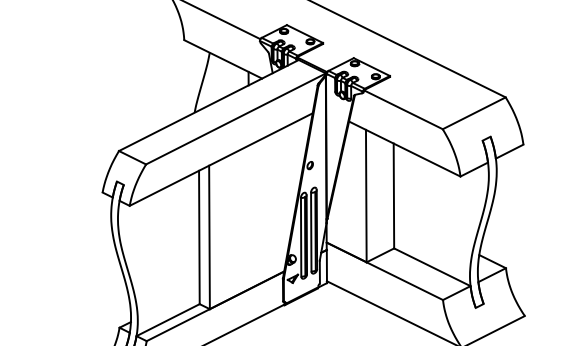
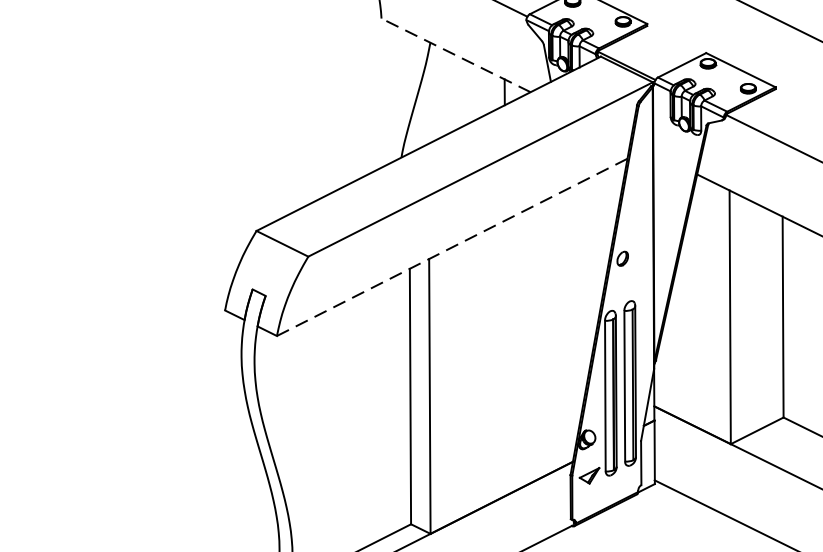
line: (222, 59) -> (454, 55), solid -> dashed
line: (221, 159) -> (452, 247), solid -> dashed

